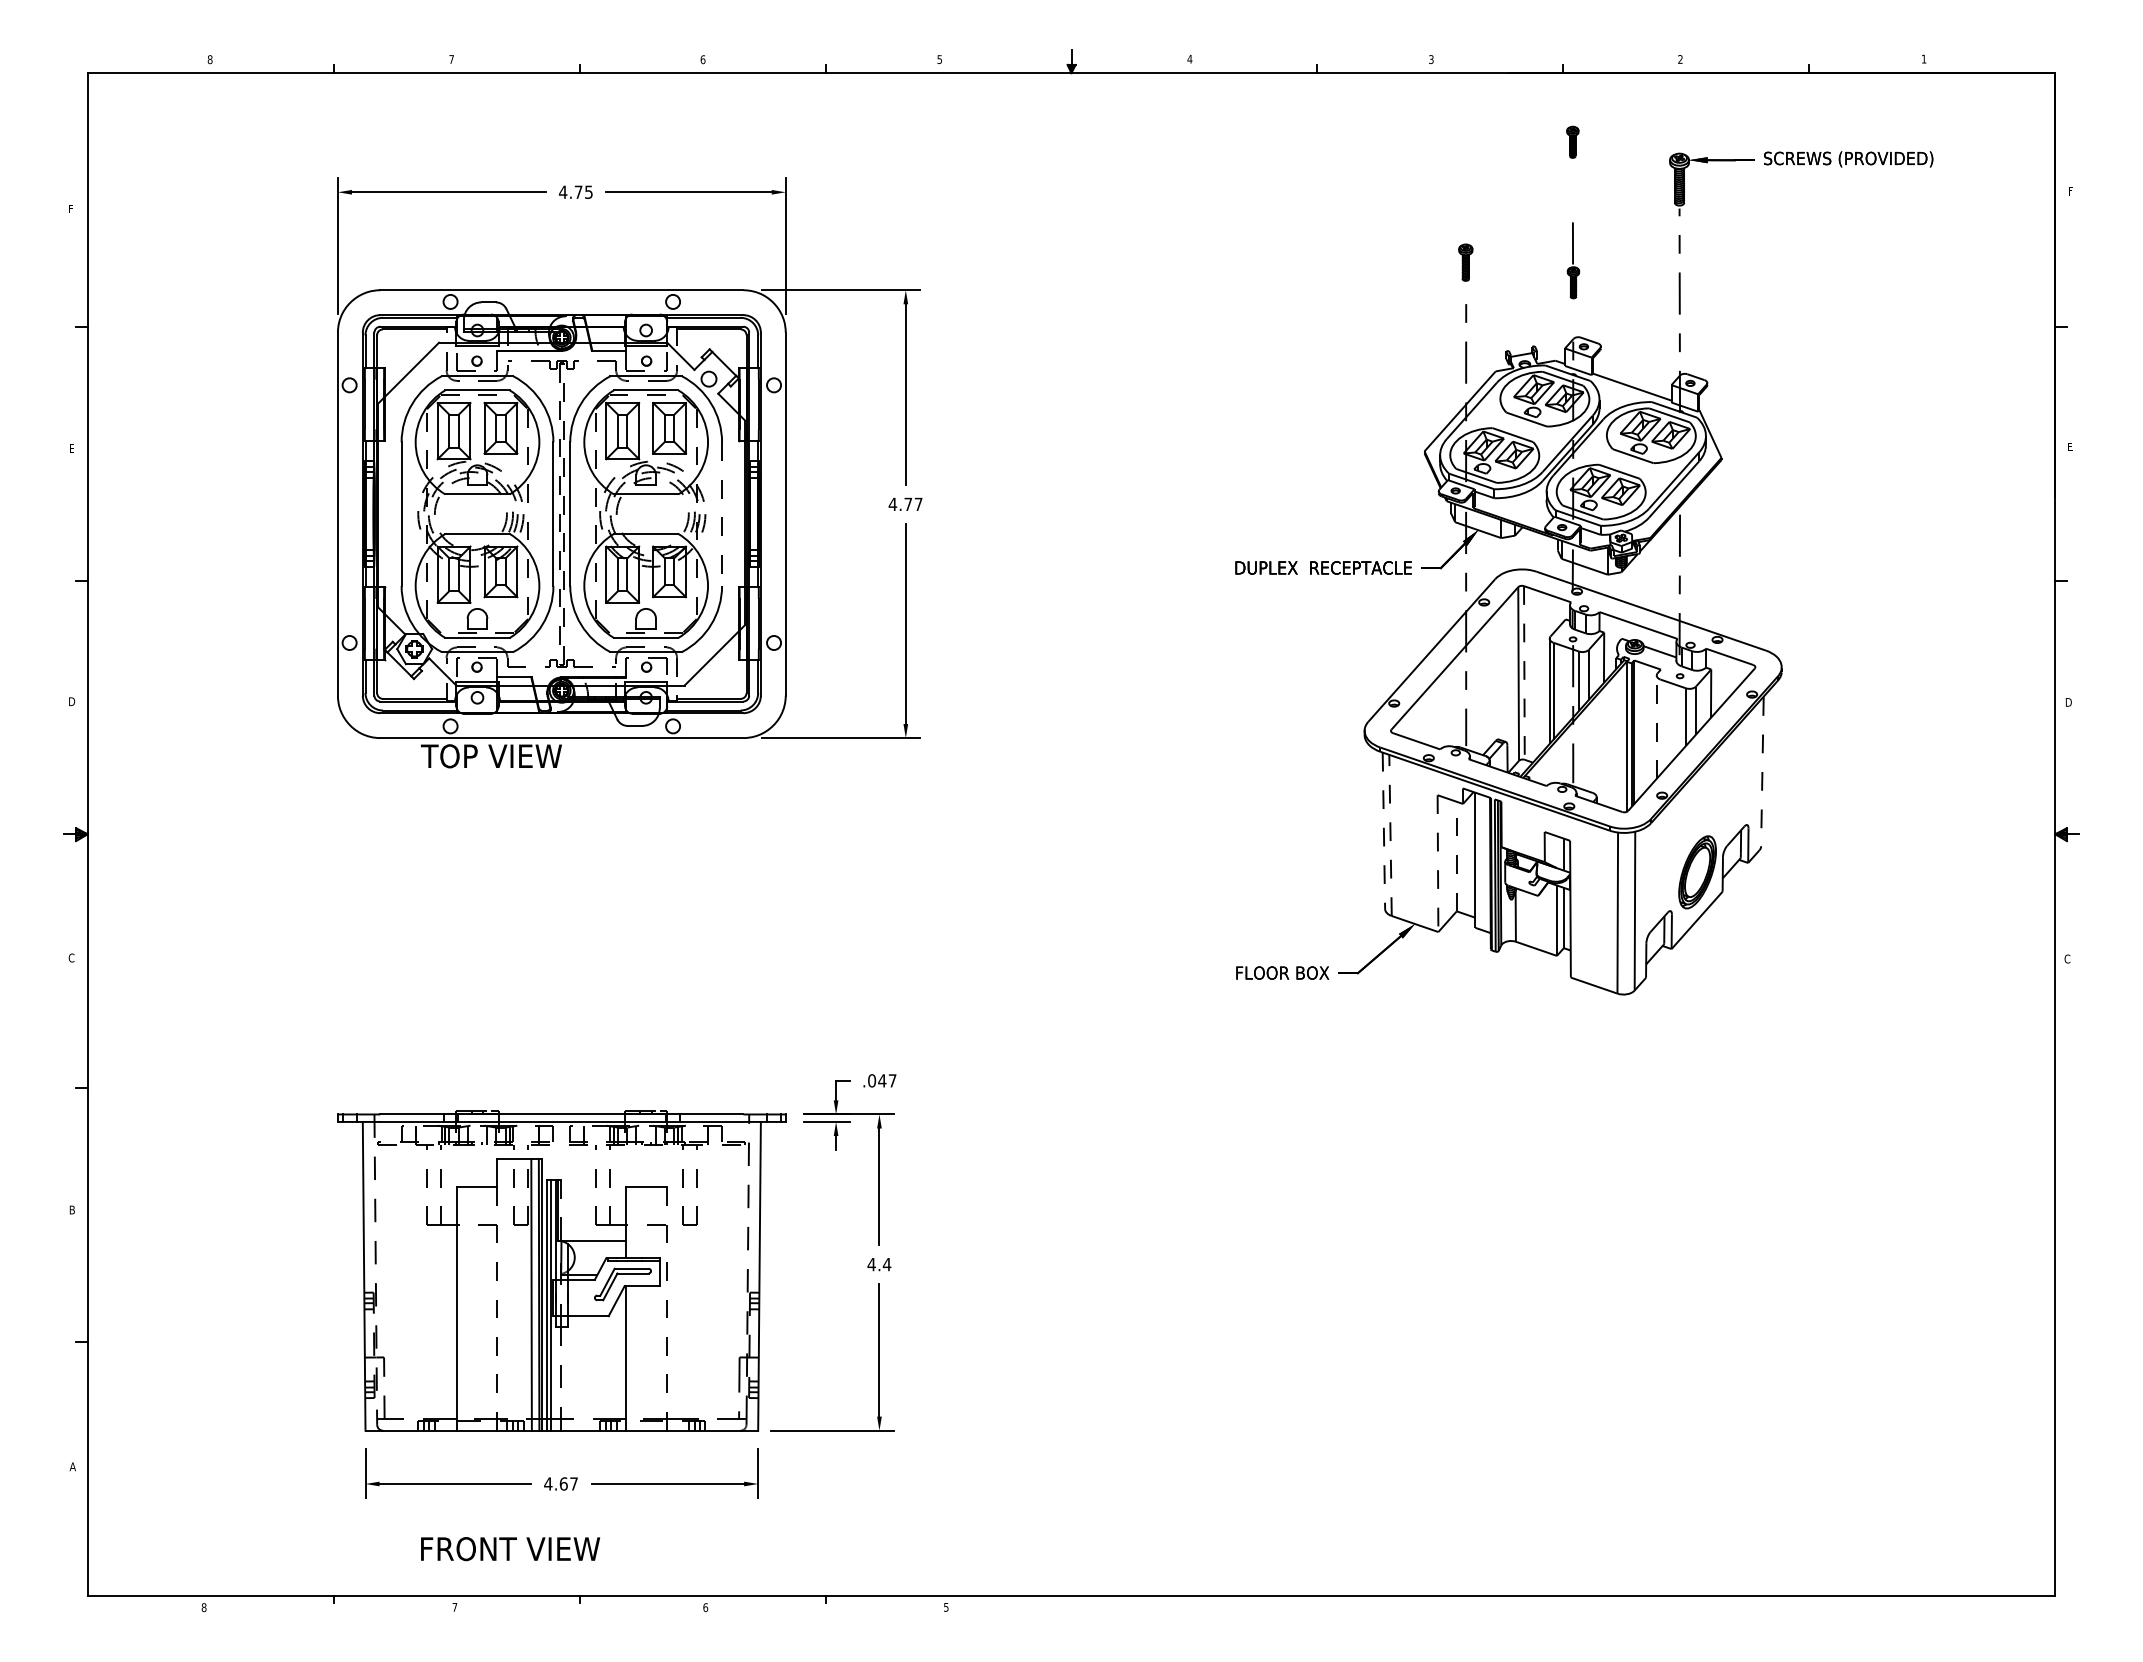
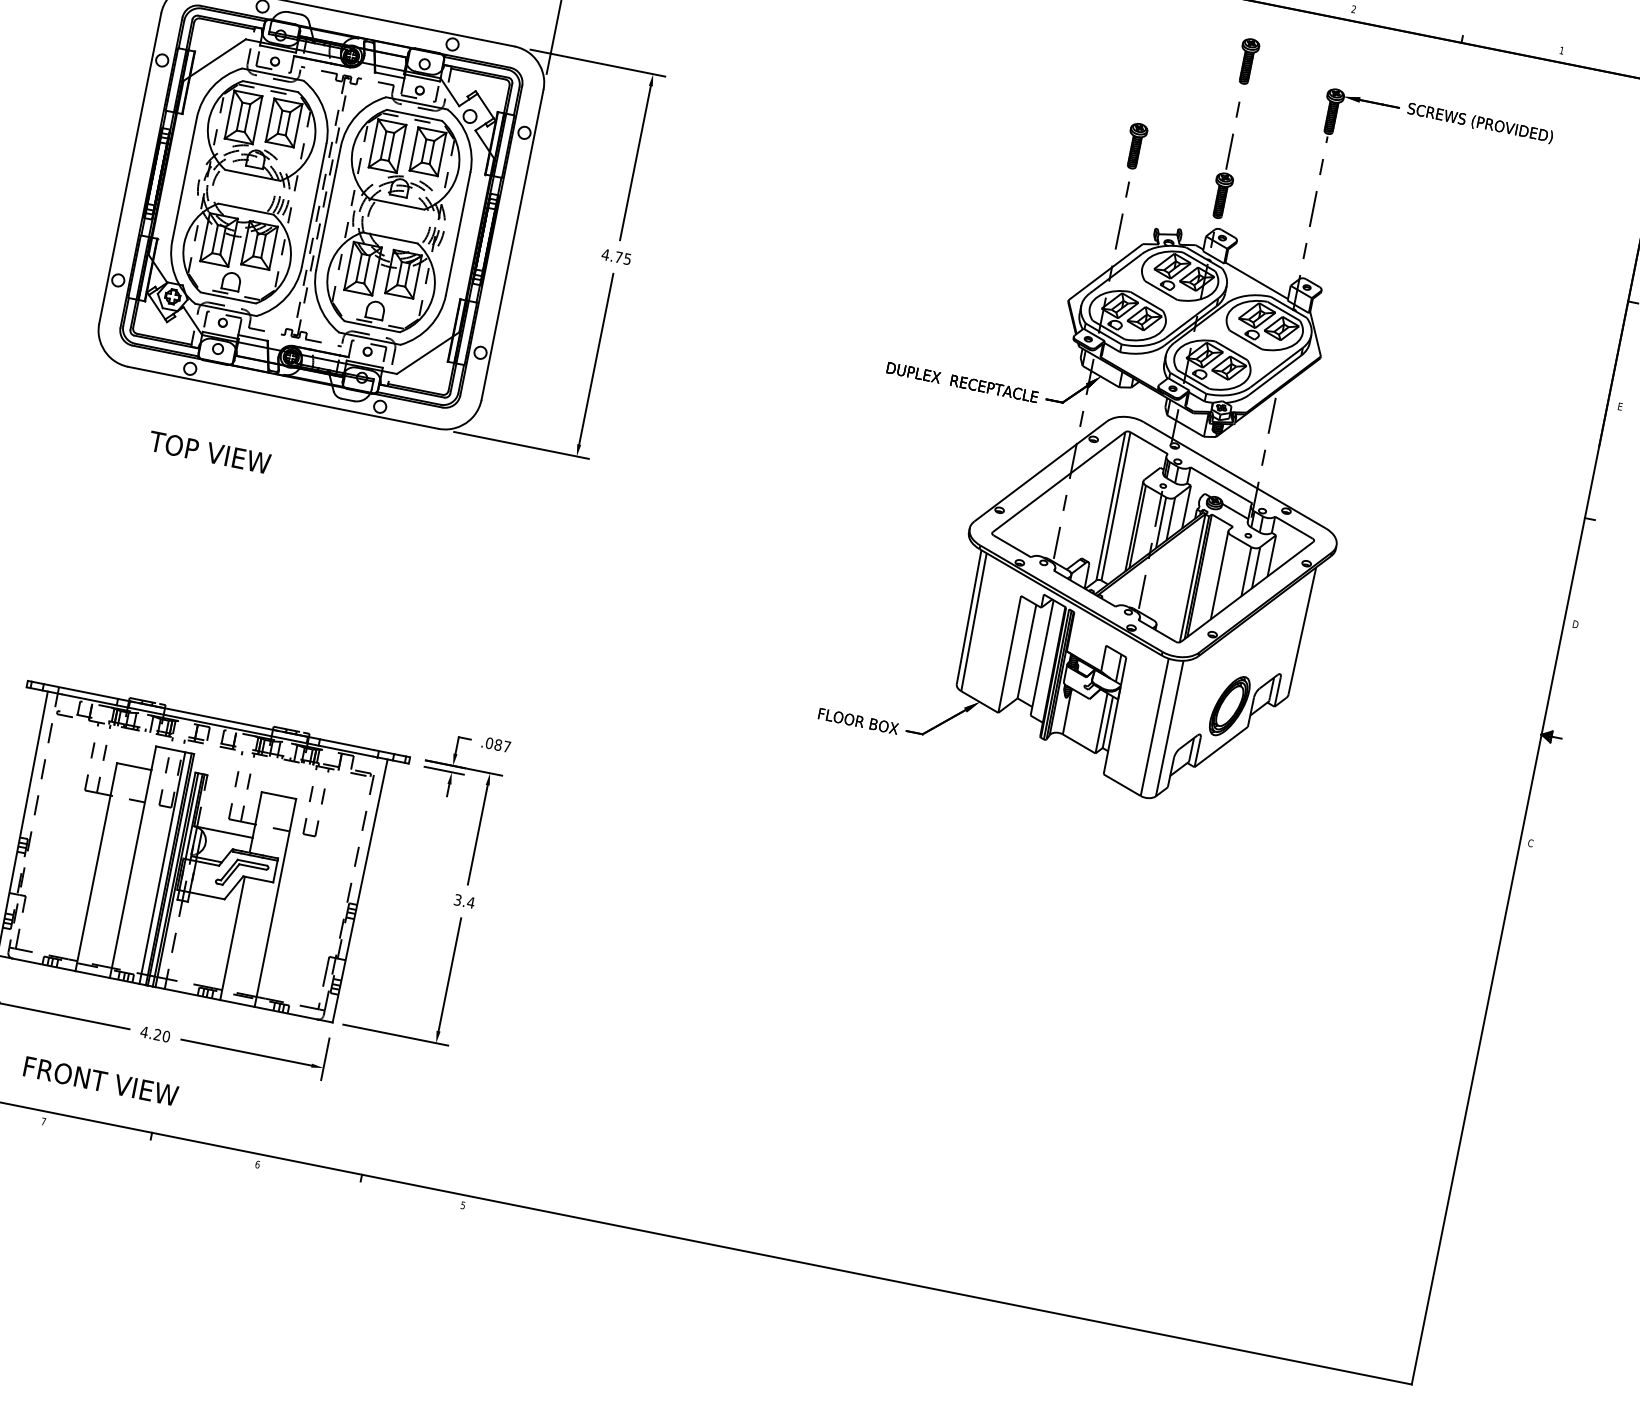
part: (1572, 142) -> (1247, 61), size x1.67
part: (1573, 257) -> (1228, 160), size x1.67
part: (1465, 262) -> (1135, 145), size x1.43
text: (918, 504) -> (627, 259), 4.77 -> 4.75
line: (722, 514) -> (458, 234), dashed -> solid
line: (1524, 672) -> (1116, 506), dashed -> solid
line: (1656, 727) -> (1219, 575), dashed -> solid
text: (491, 756) -> (209, 452), moved
line: (1762, 771) -> (1302, 631), dashed -> solid
line: (1383, 831) -> (968, 617), dashed -> solid
line: (1390, 835) -> (973, 622), dashed -> solid
line: (1456, 856) -> (1026, 651), dashed -> solid
line: (1438, 864) -> (1009, 655), dashed -> solid
text: (882, 1080) -> (498, 744), .047 -> .087
text: (871, 1264) -> (457, 899), 4.4 -> 3.4
line: (497, 1308) -> (130, 873), dashed -> solid
line: (666, 1308) -> (275, 902), dashed -> solid
text: (568, 1483) -> (161, 1035), 4.67 -> 4.20

